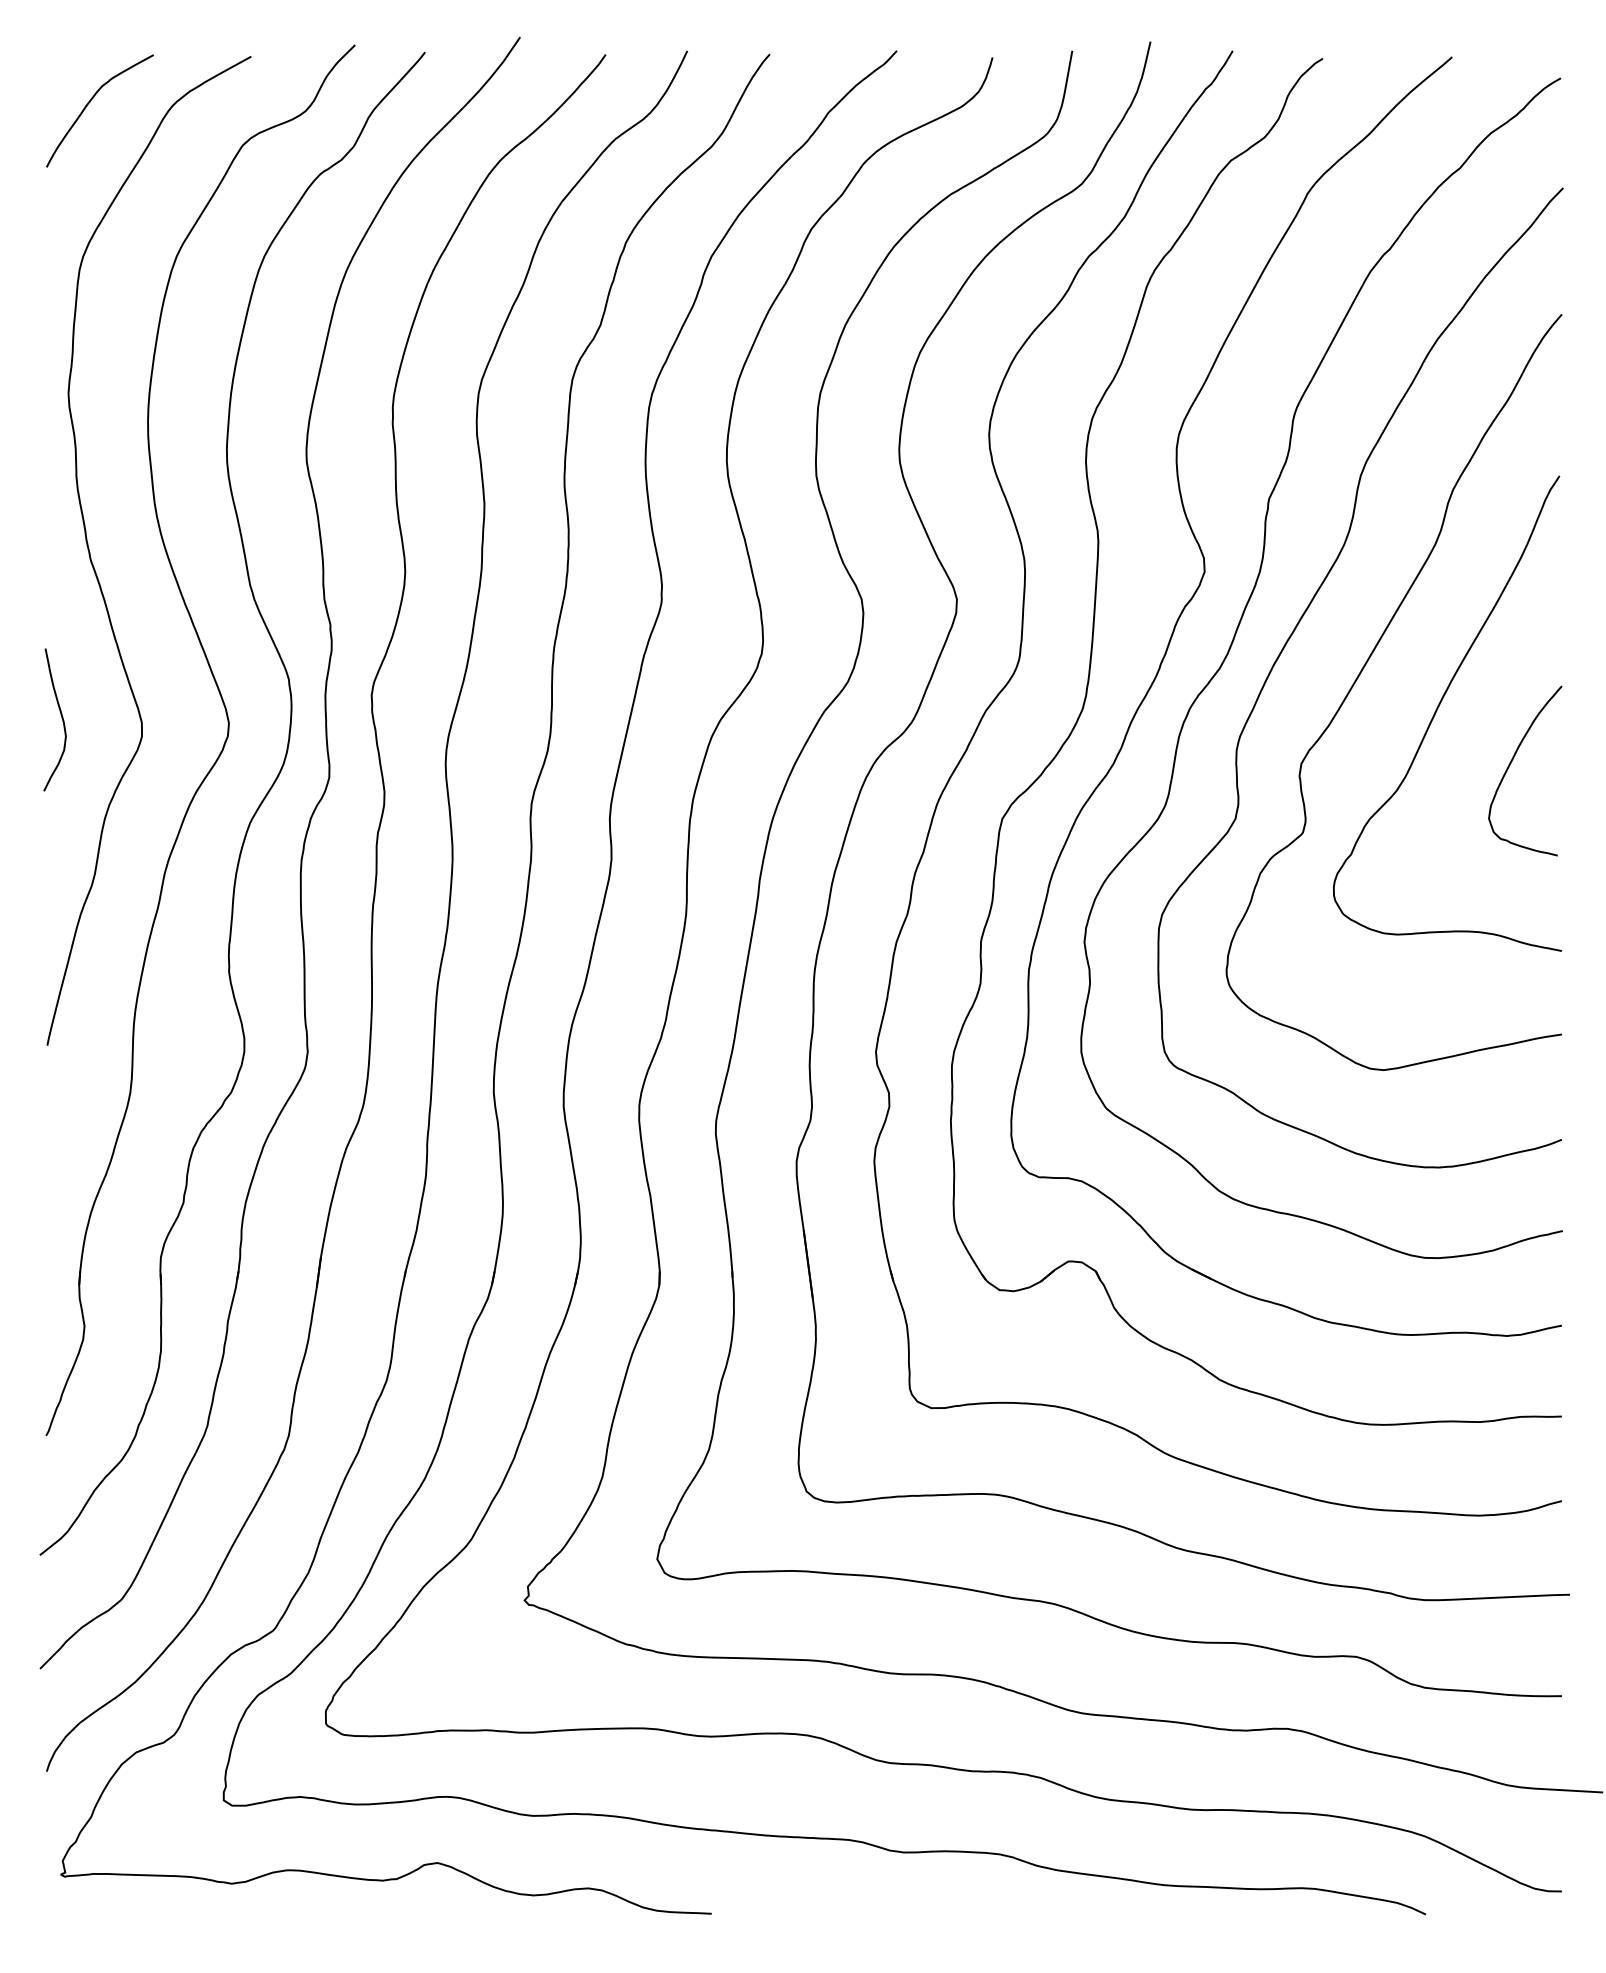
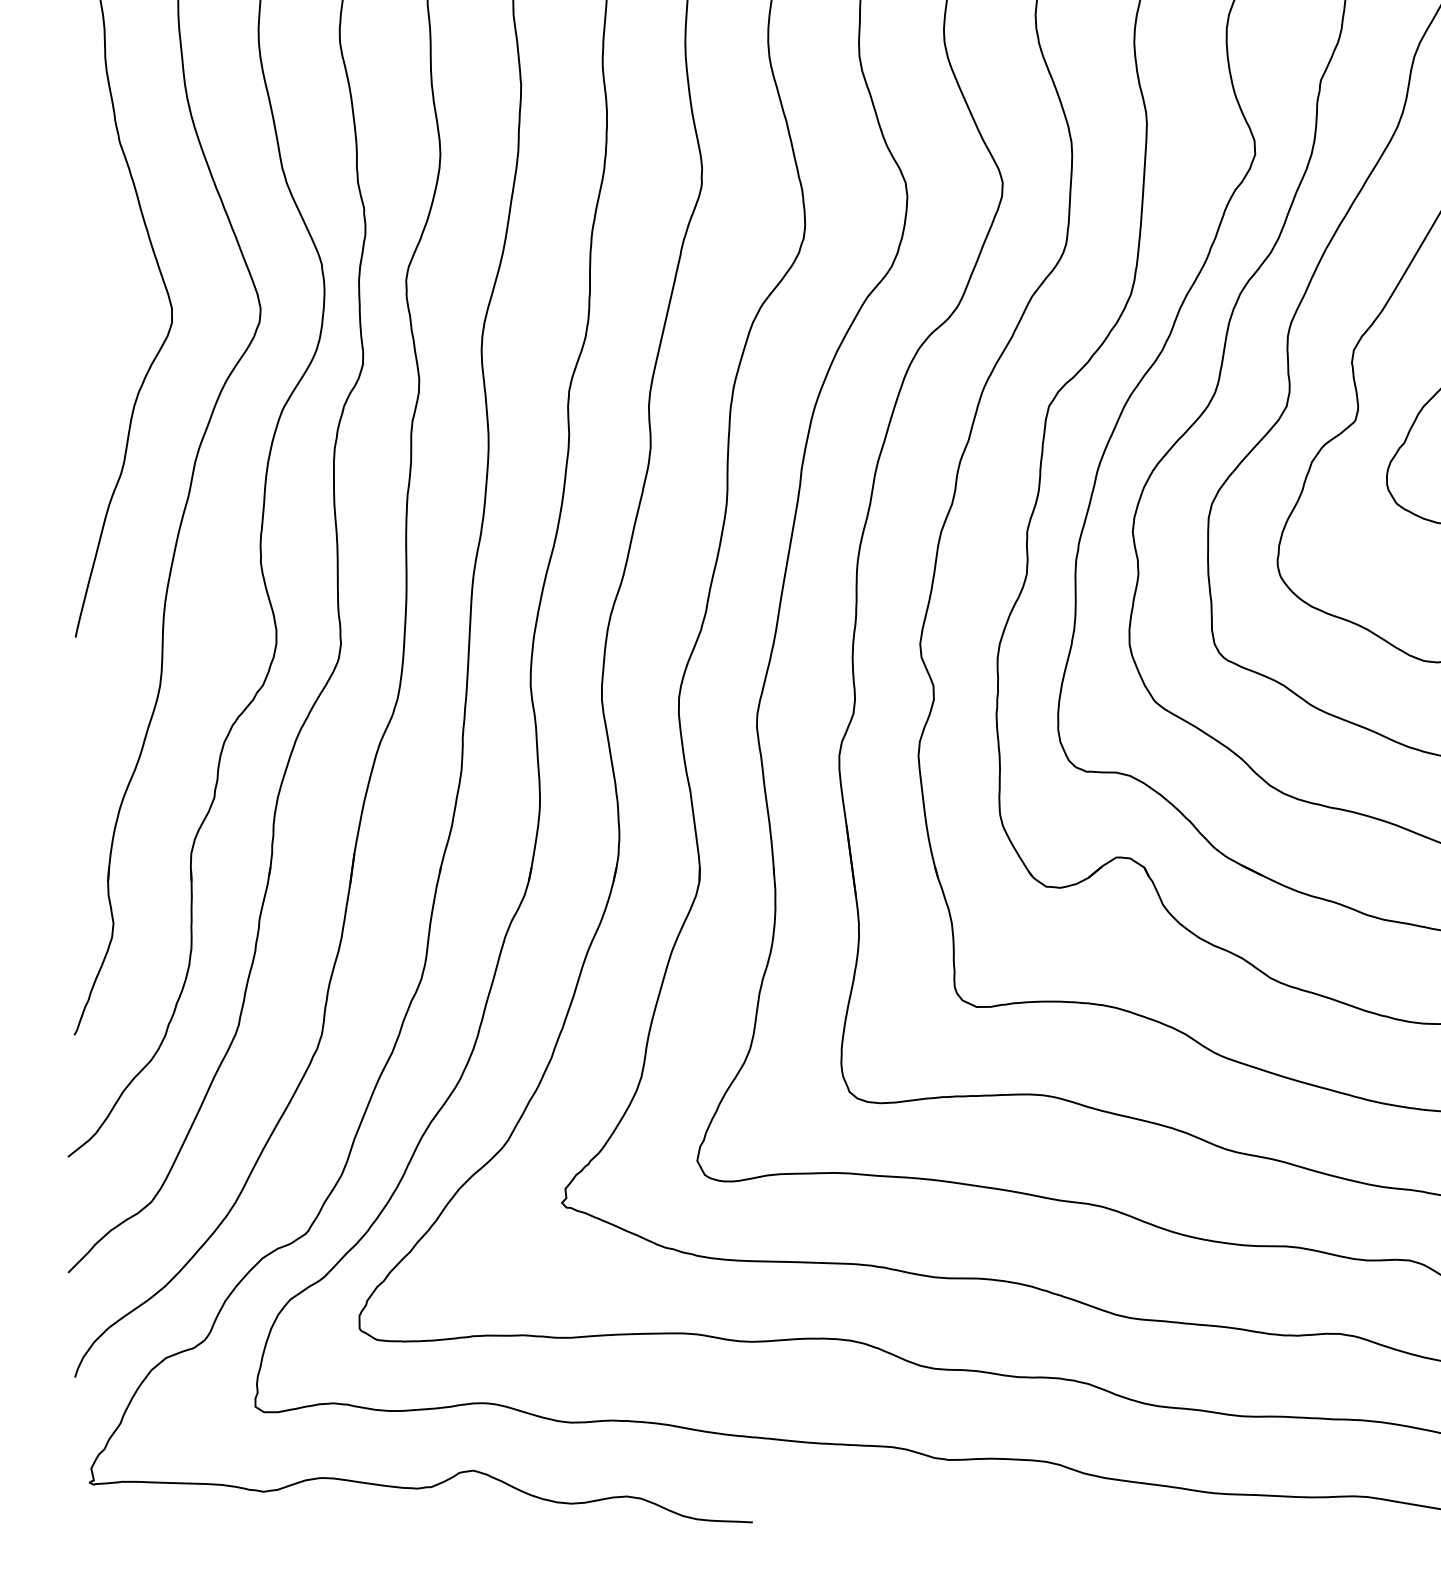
curve: (61, 718) -> (90, 304), removed

